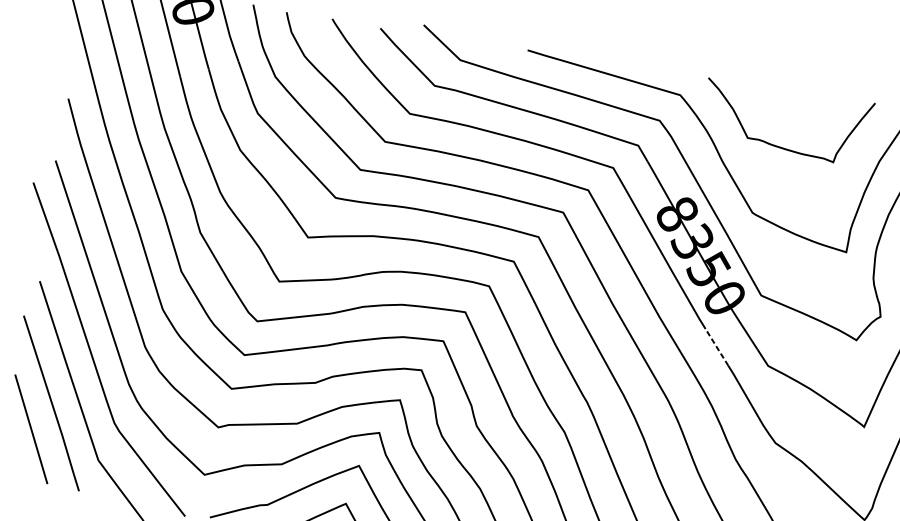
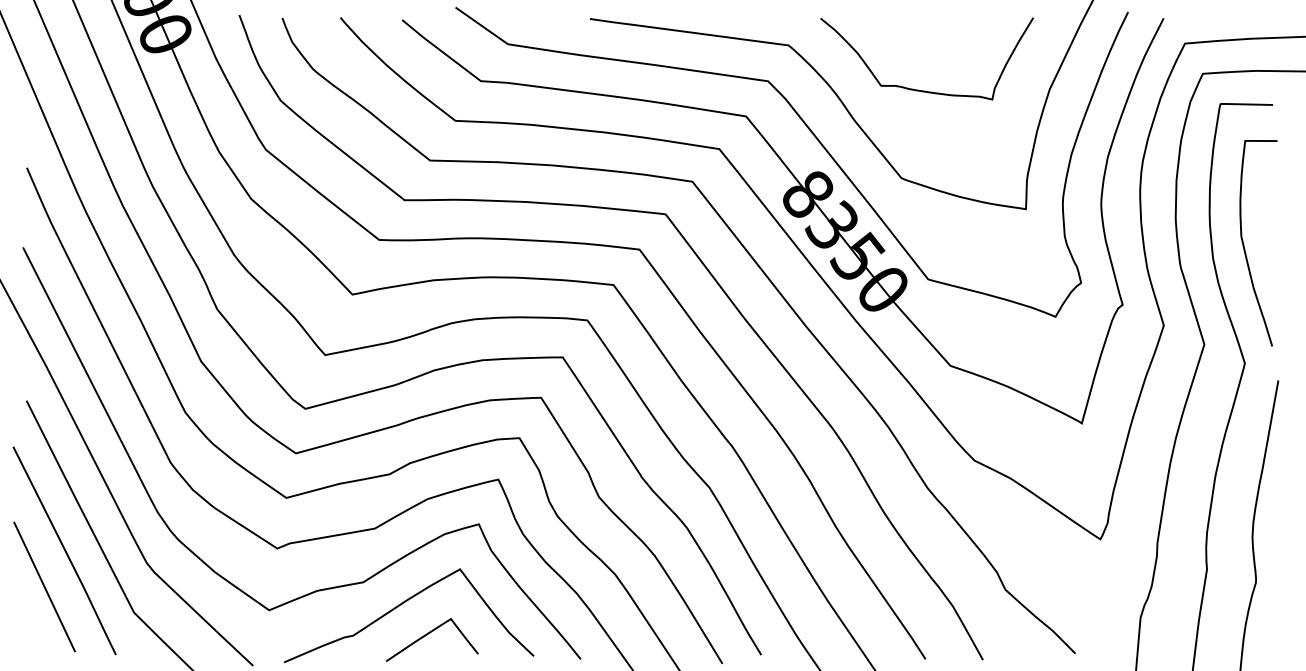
line: (716, 347) -> (882, 352), dashed -> solid

